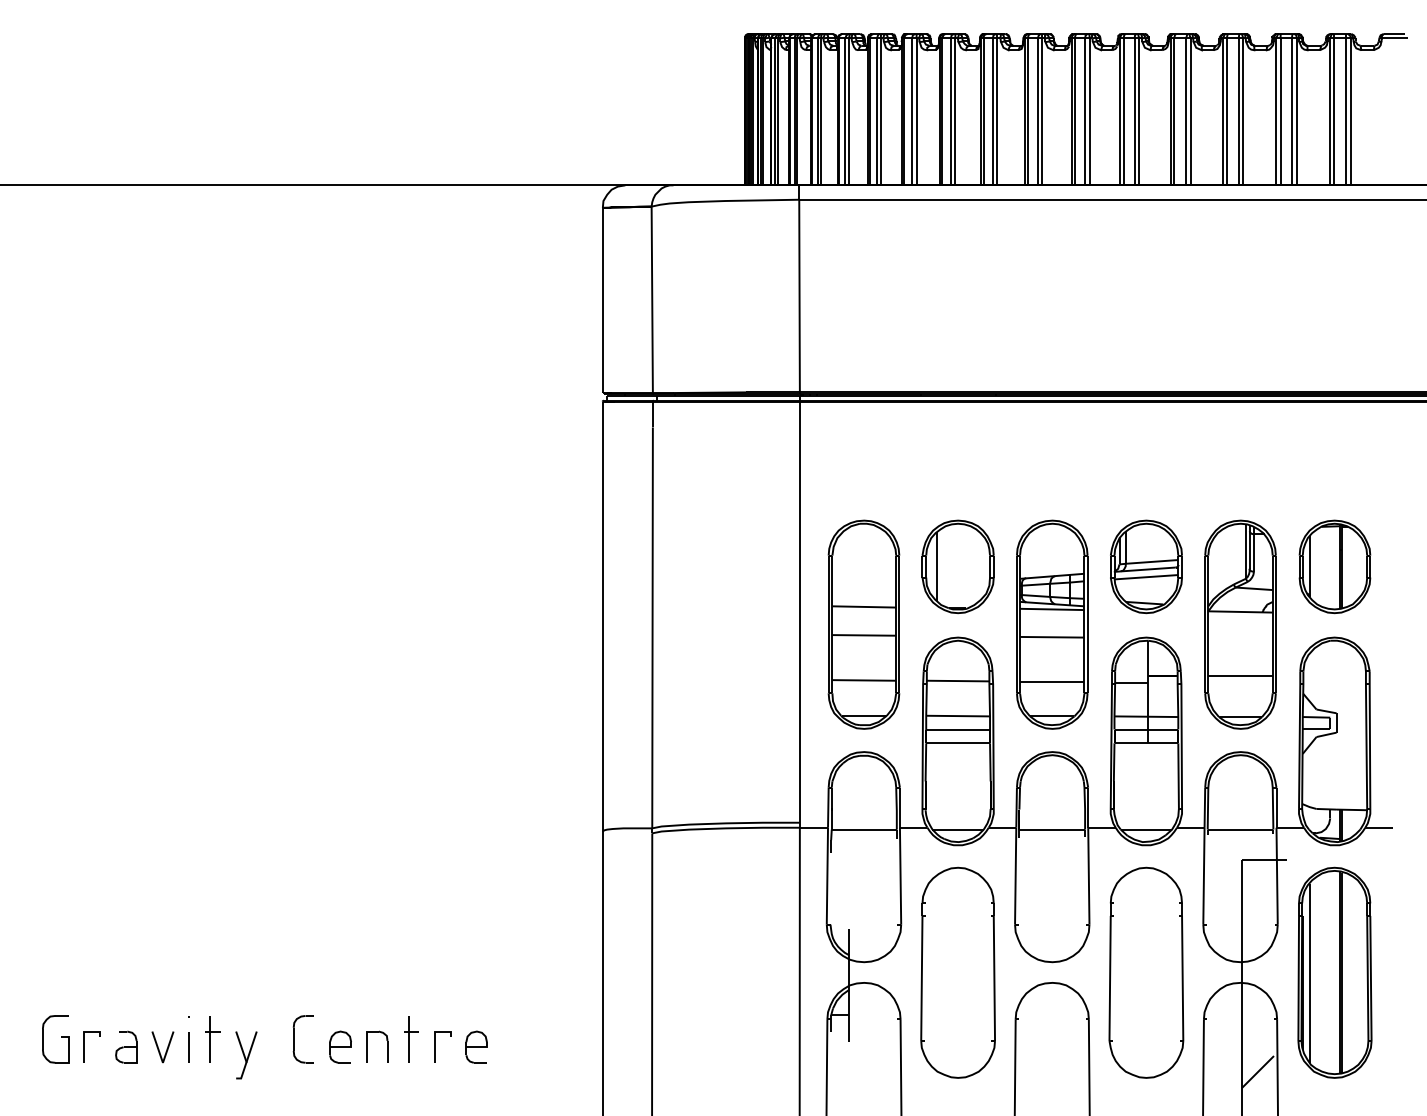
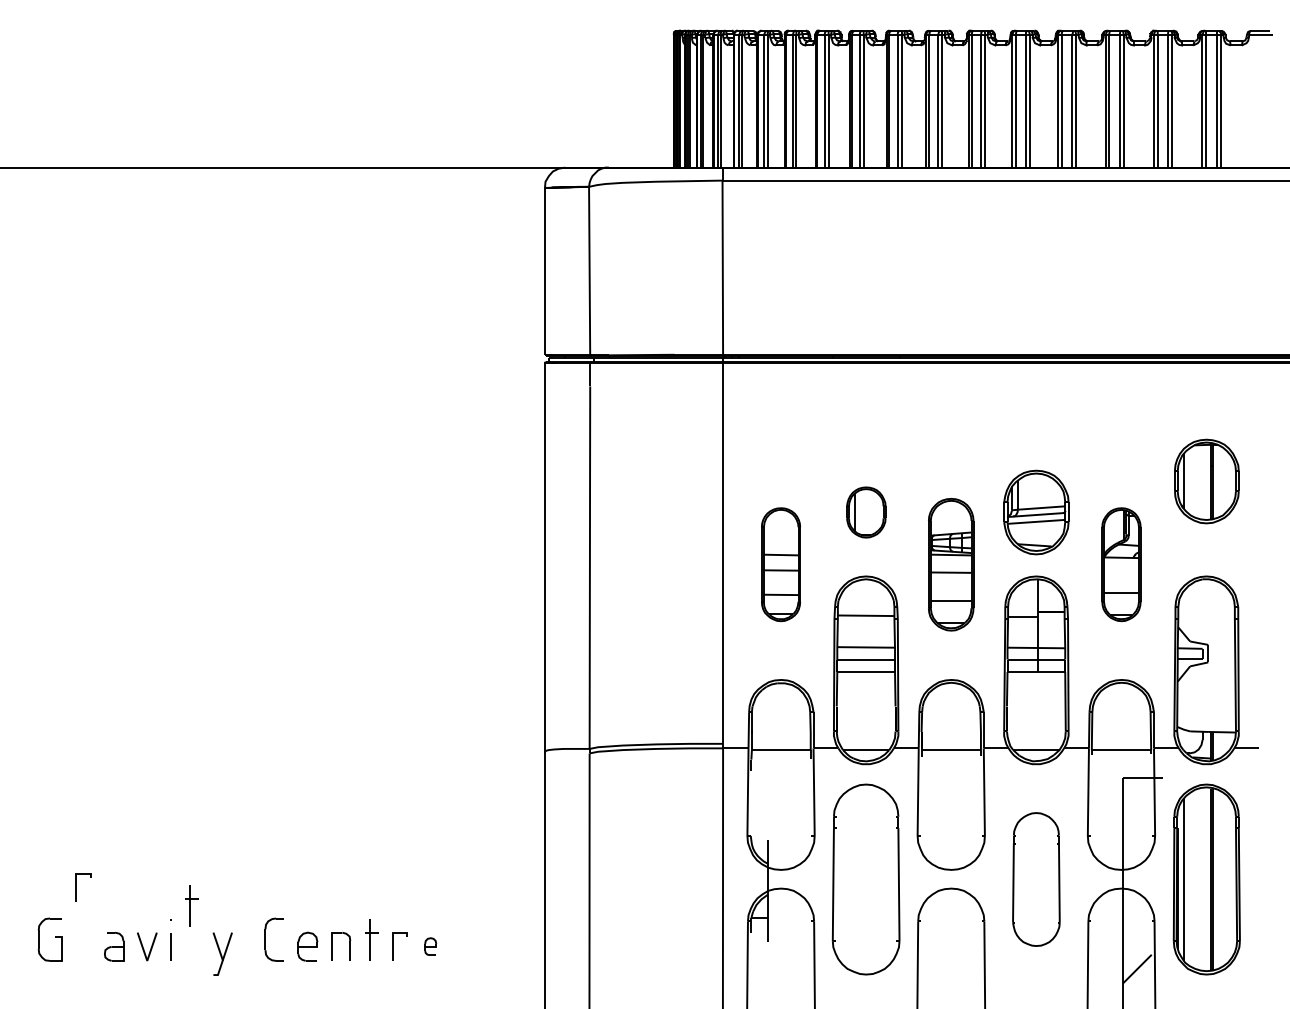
part: (958, 566) -> (866, 512), size x0.6
part: (1334, 566) -> (1206, 481), moved
part: (863, 624) -> (780, 564), size x0.6
part: (1051, 624) -> (950, 564), size x0.7
part: (1240, 624) -> (1121, 564), size x0.6
part: (1146, 972) -> (1036, 879), size x0.7
part: (211, 1039) -> (191, 905), moved
line: (84, 1046) -> (76, 887), moved
part: (476, 1046) -> (430, 946), size x0.6

